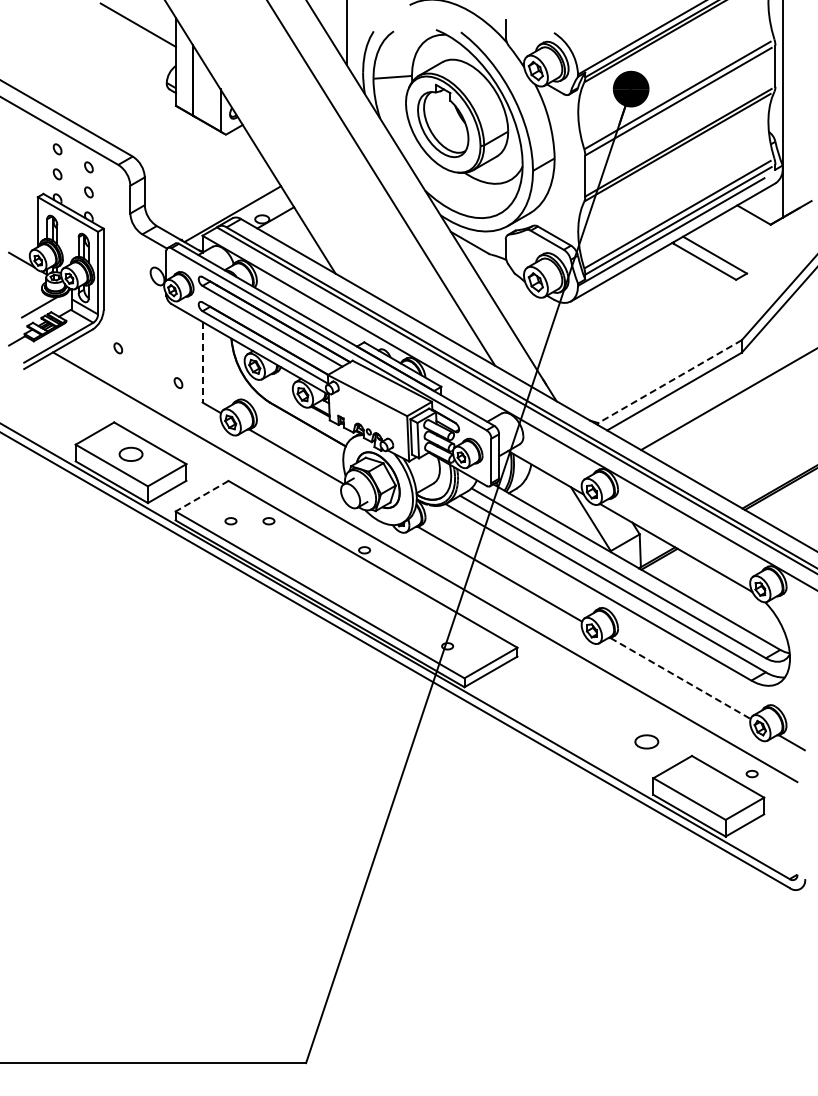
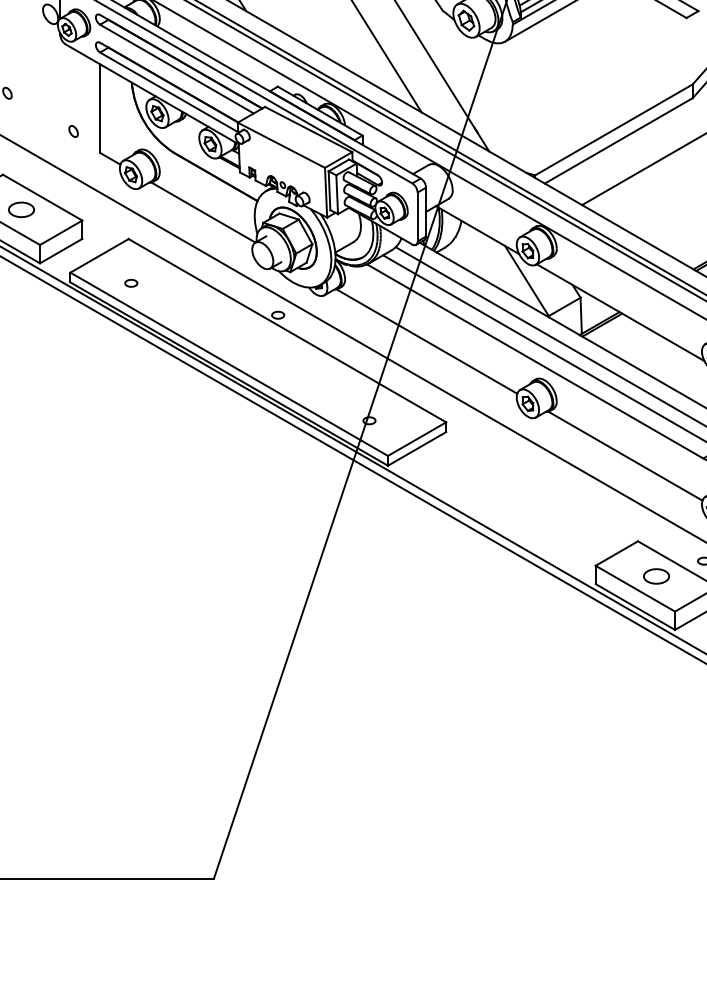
line: (202, 362) -> (100, 108), dashed -> solid
line: (670, 381) -> (614, 129), dashed -> solid
line: (202, 496) -> (100, 256), dashed -> solid
part: (268, 521) -> (172, 283), removed
line: (680, 678) -> (625, 456), dashed -> solid
part: (646, 741) -> (656, 575), moved

